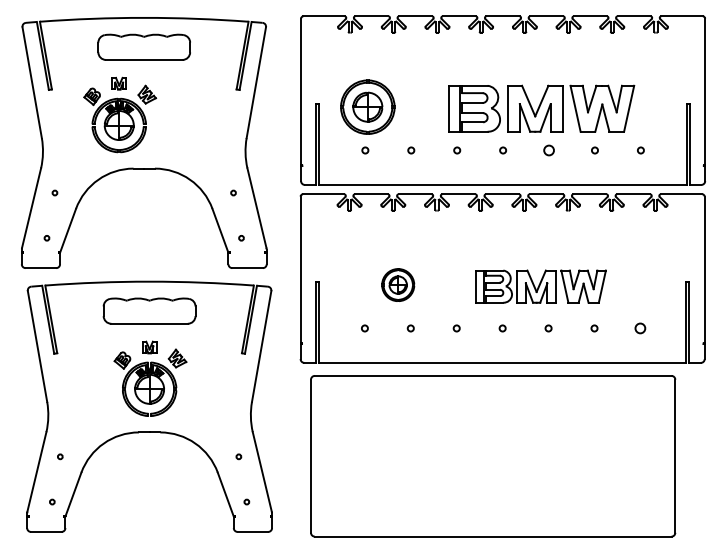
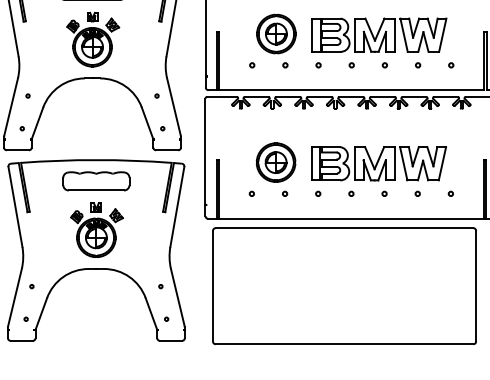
part: (367, 106) -> (276, 33), moved
part: (120, 114) -> (93, 39), moved
circle: (548, 150) -> (384, 65), size x0.62
part: (397, 284) -> (275, 162), size x1.67
part: (540, 286) -> (378, 163), size x1.43
circle: (640, 328) -> (450, 193), size x0.62

